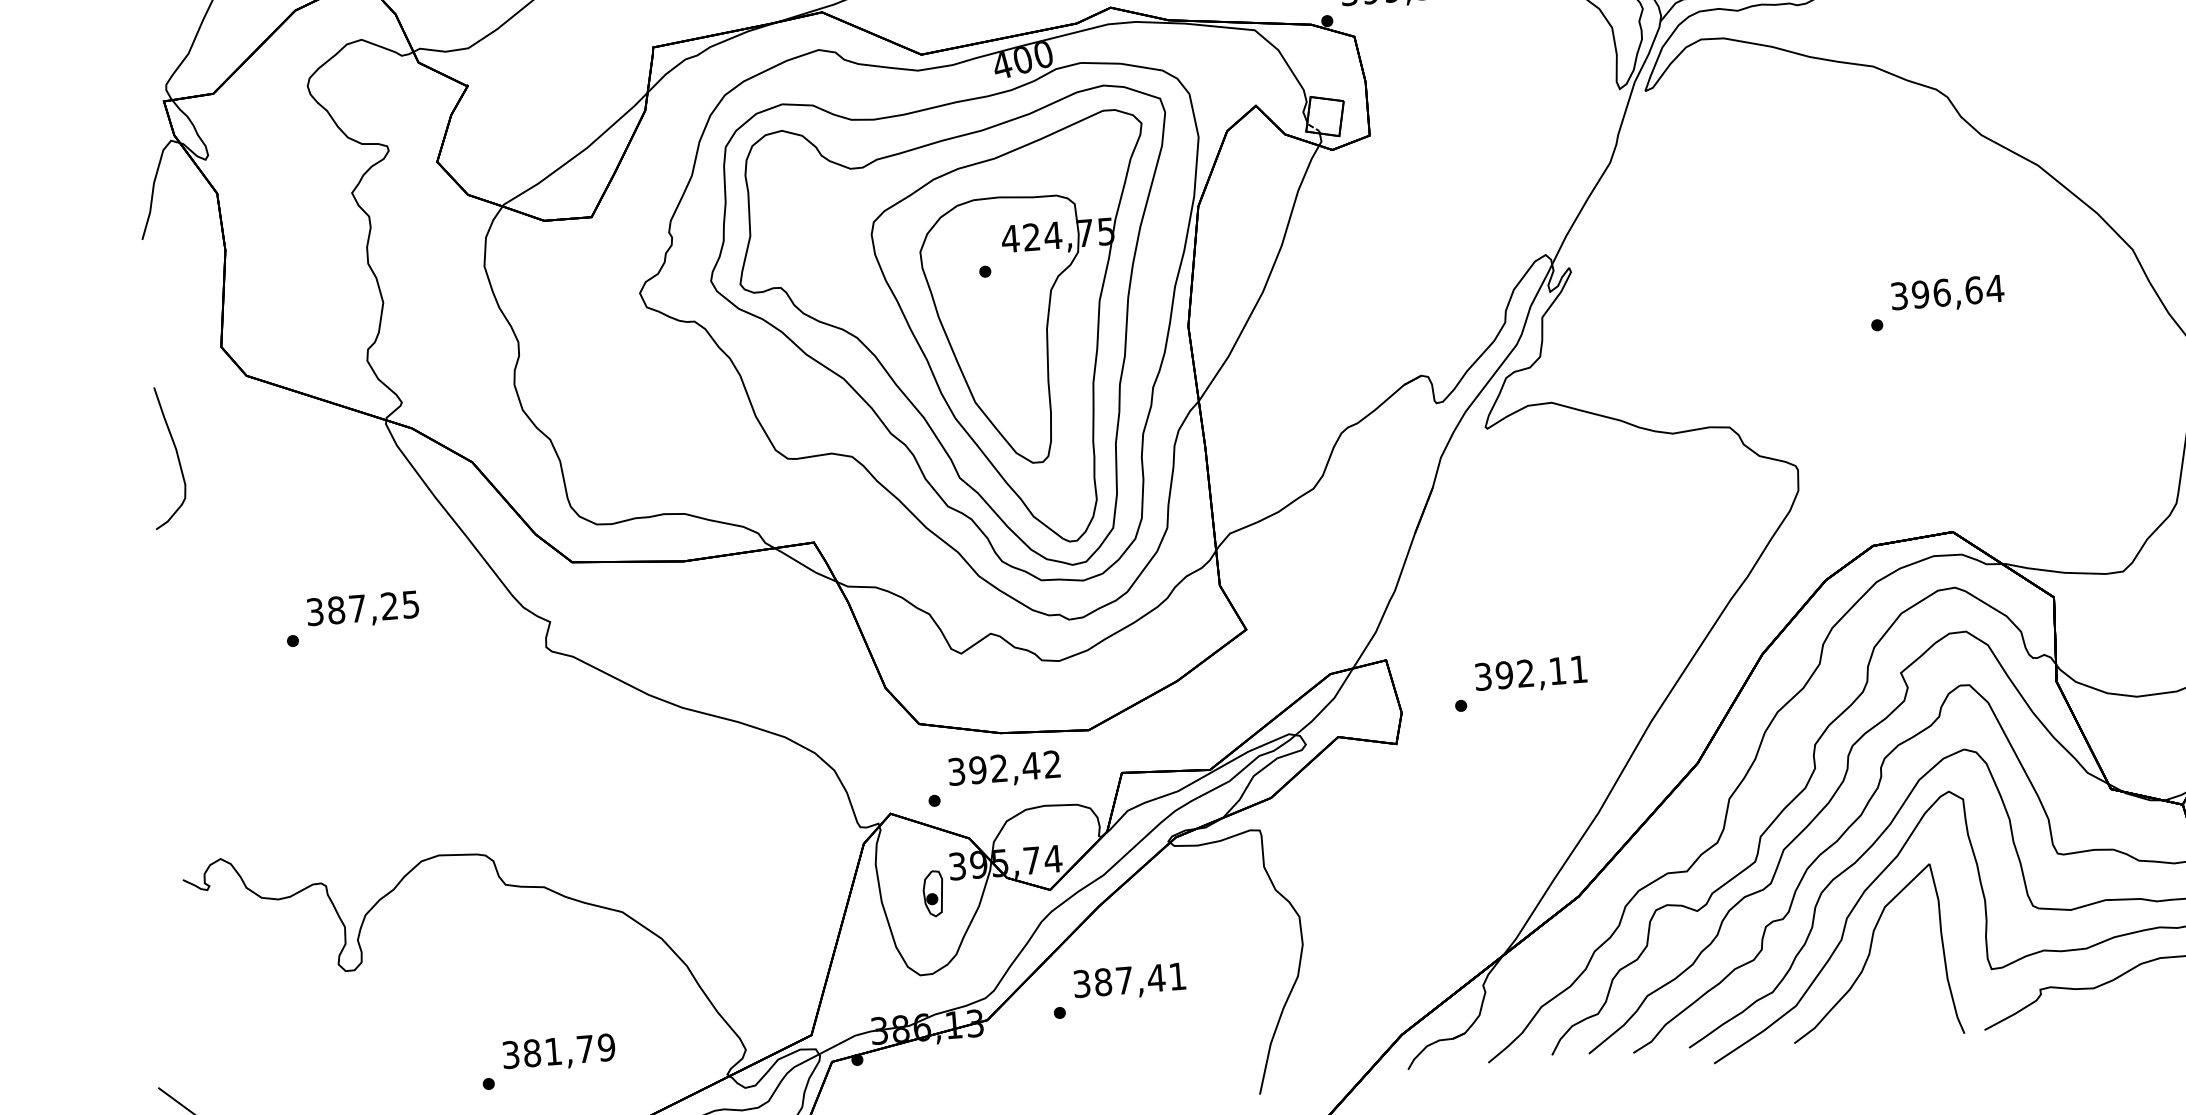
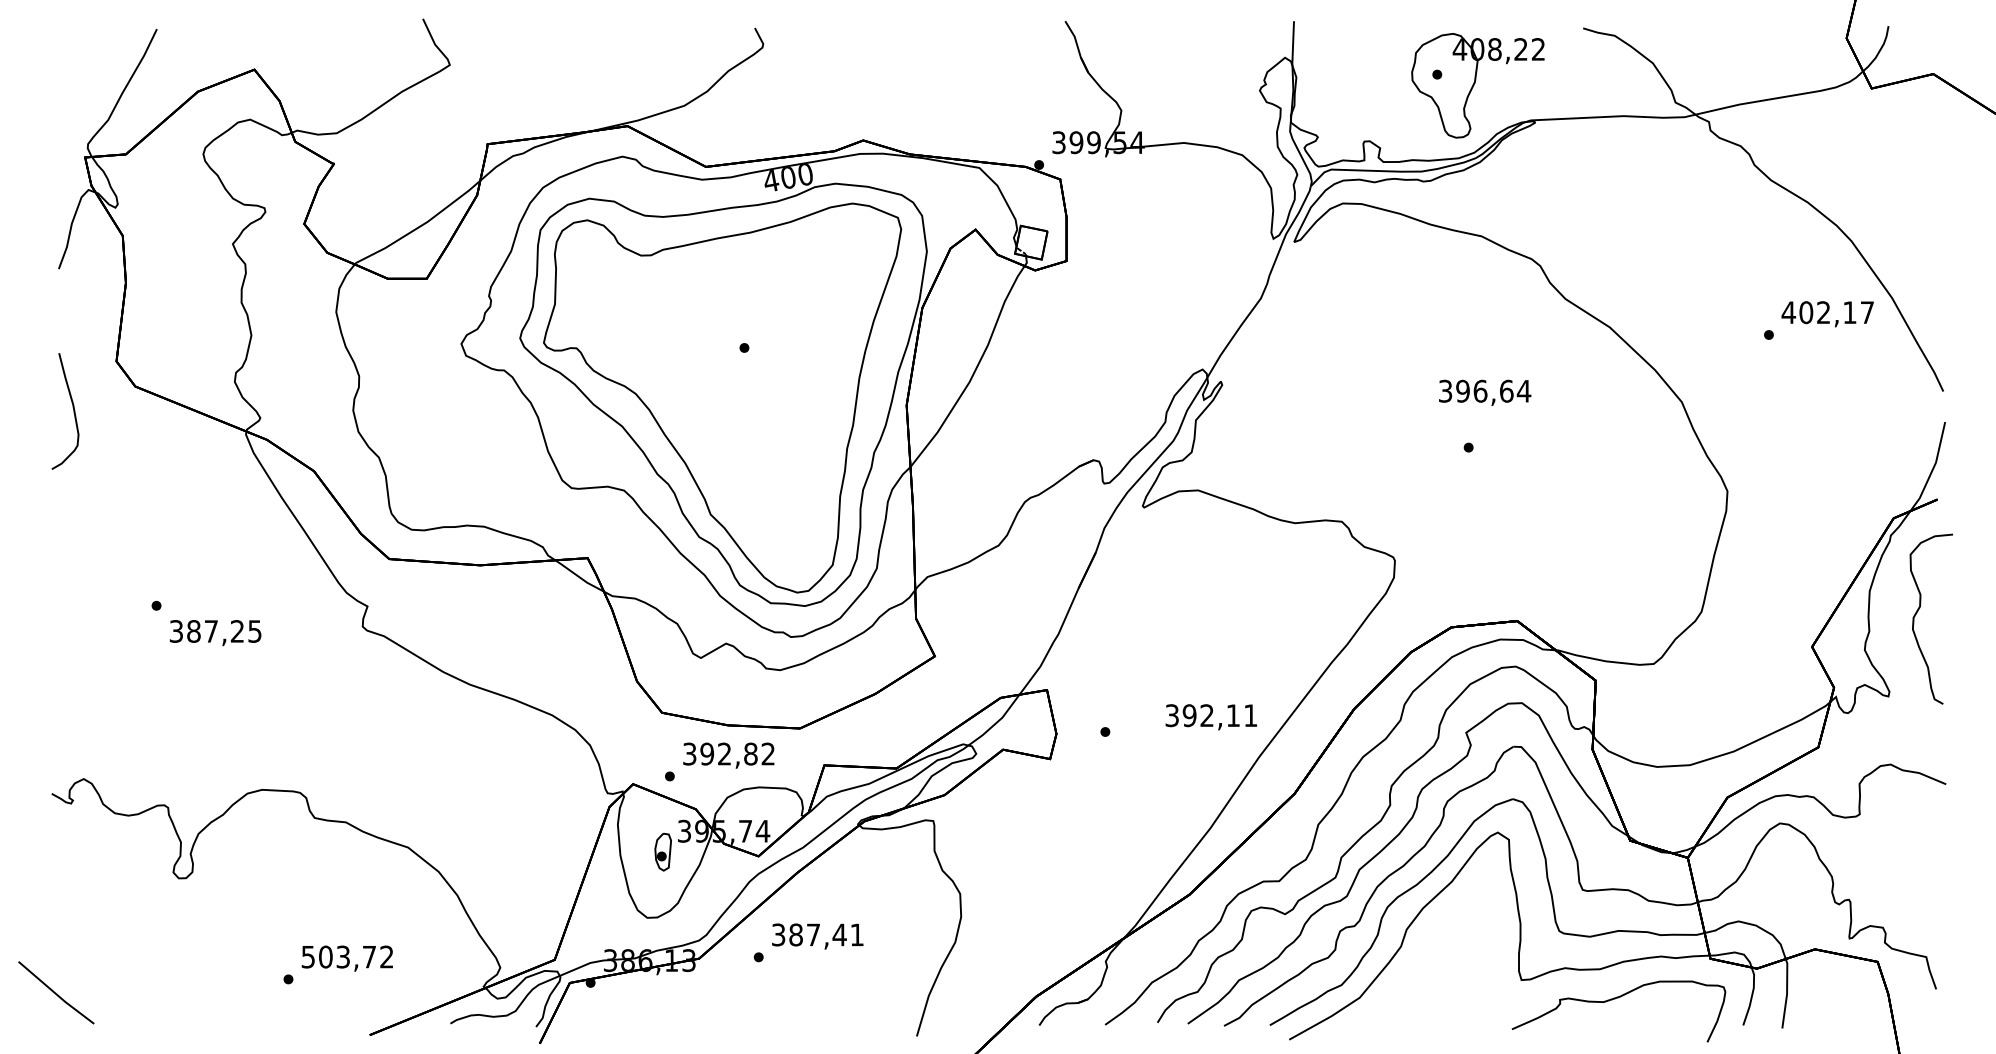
text: (1948, 293) -> (1485, 392), moved
part: (1018, 331) -> (767, 398), removed
curve: (177, 457) -> (73, 411), moved
text: (362, 610) -> (215, 633), moved
text: (1530, 675) -> (1210, 717), moved
text: (1030, 765) -> (750, 753), 392,42 -> 392,82
part: (1872, 954) -> (1425, 960), removed
text: (558, 1050) -> (347, 956), 381,79 -> 503,72

